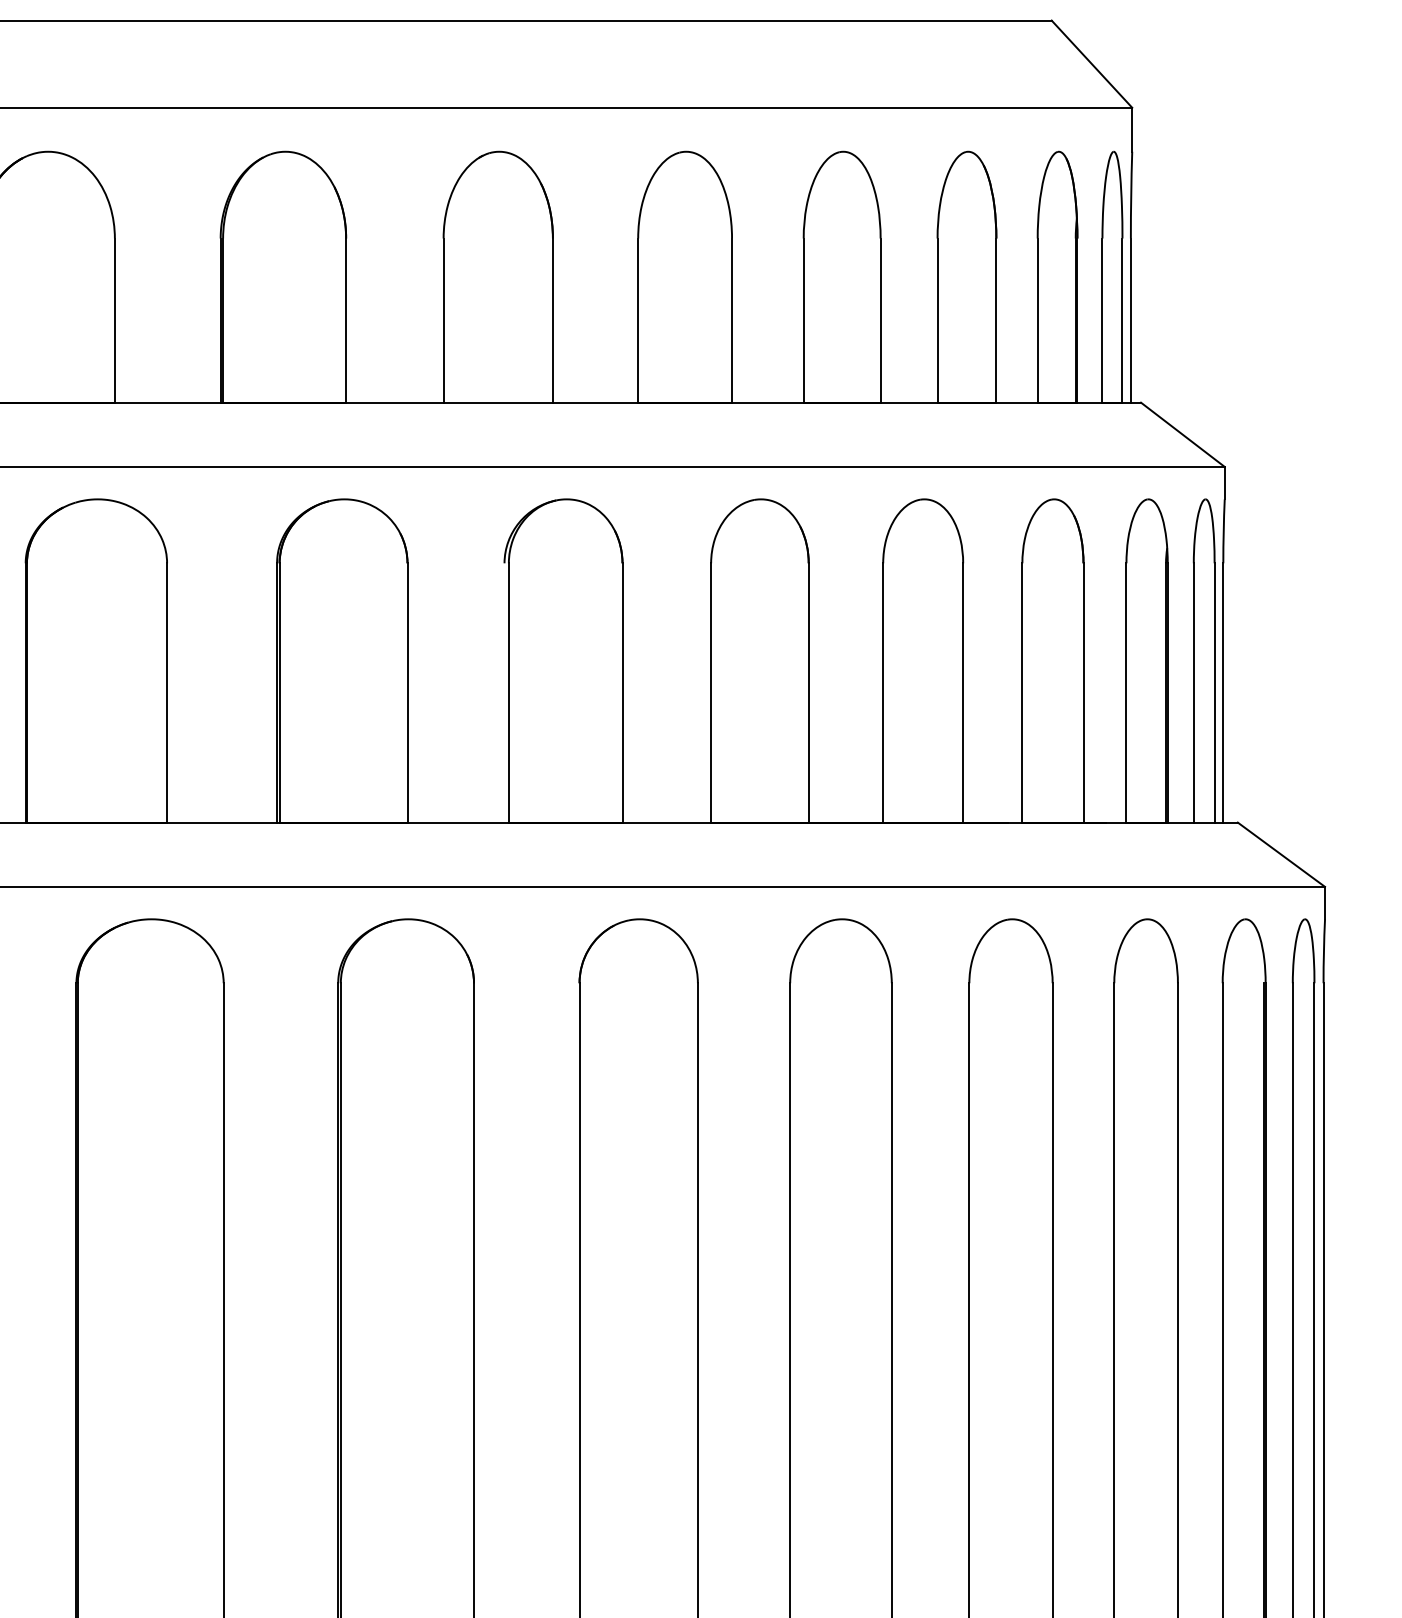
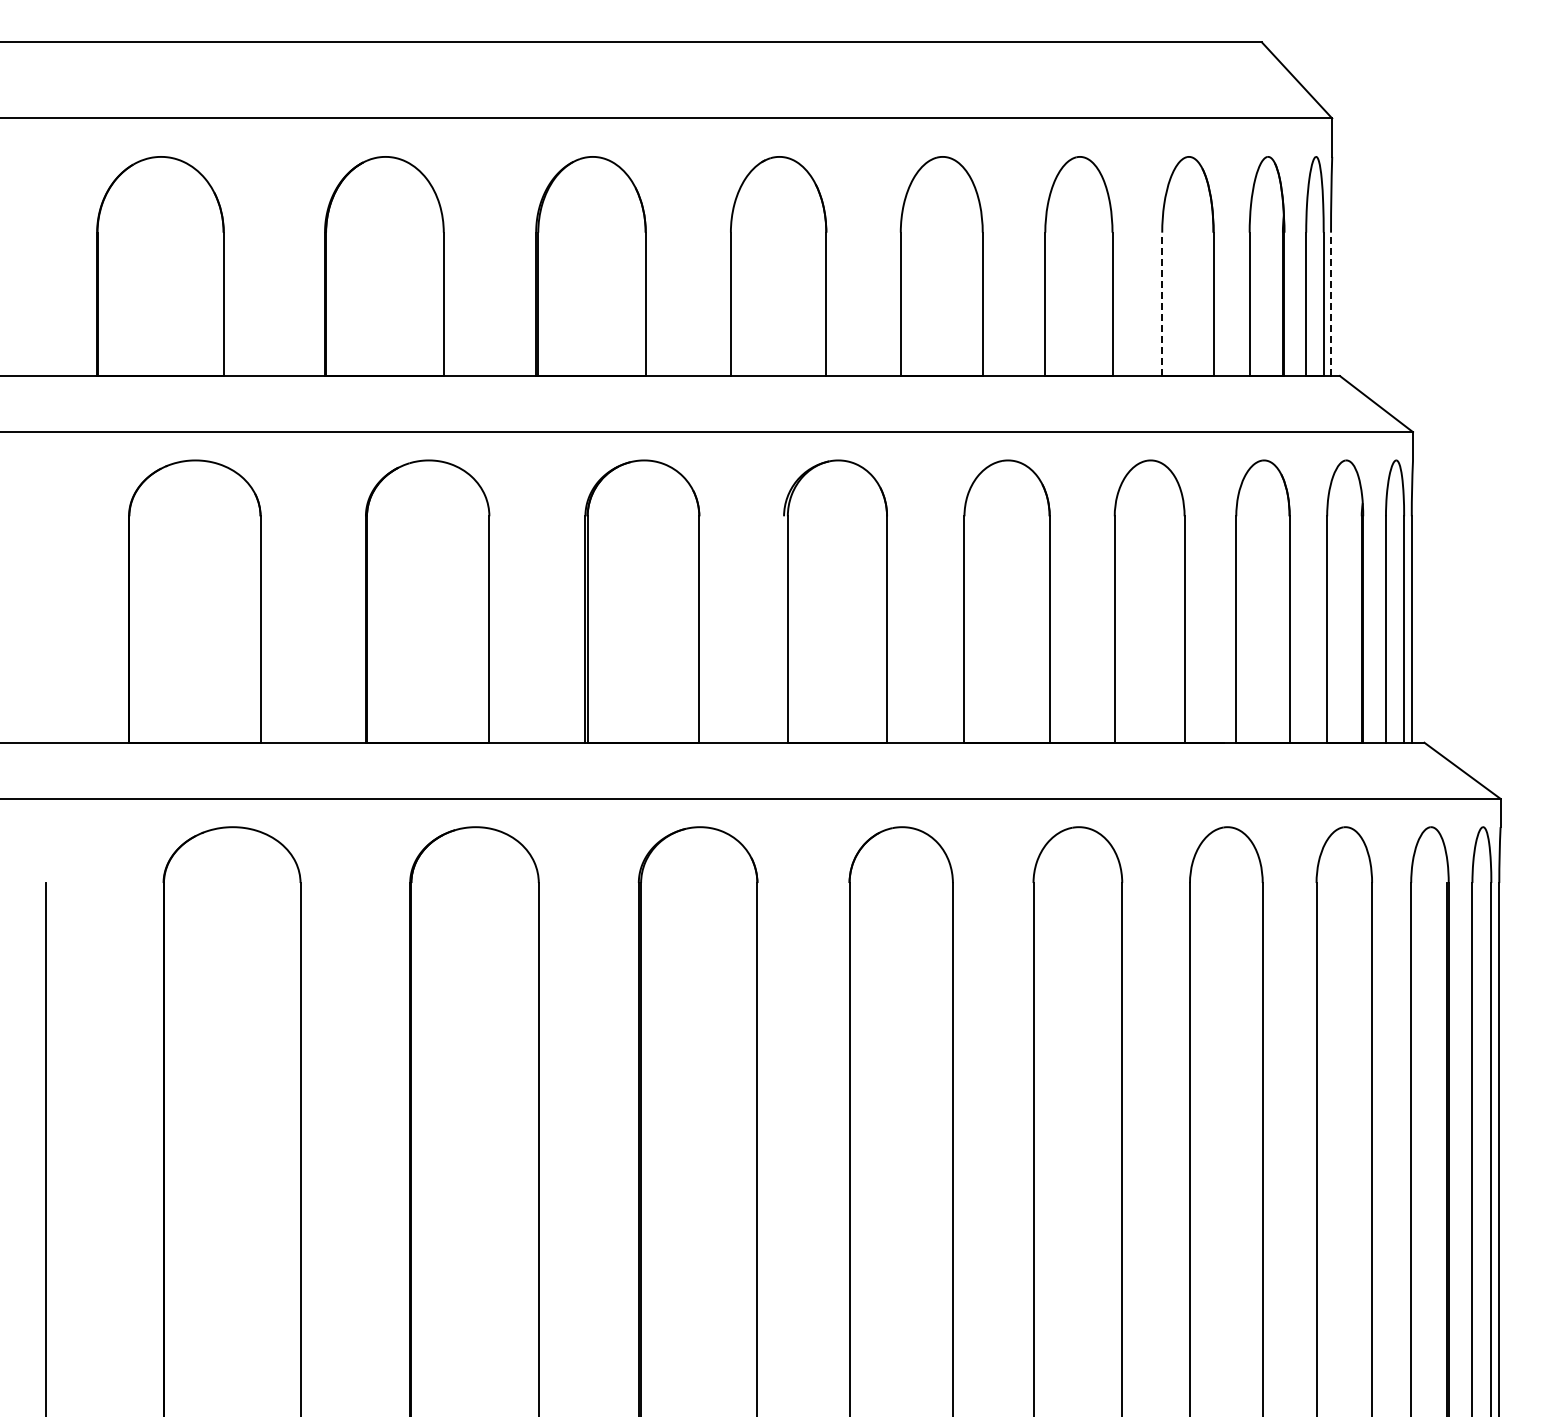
line: (937, 320) -> (1162, 304), solid -> dashed
line: (1131, 320) -> (1331, 304), solid -> dashed

